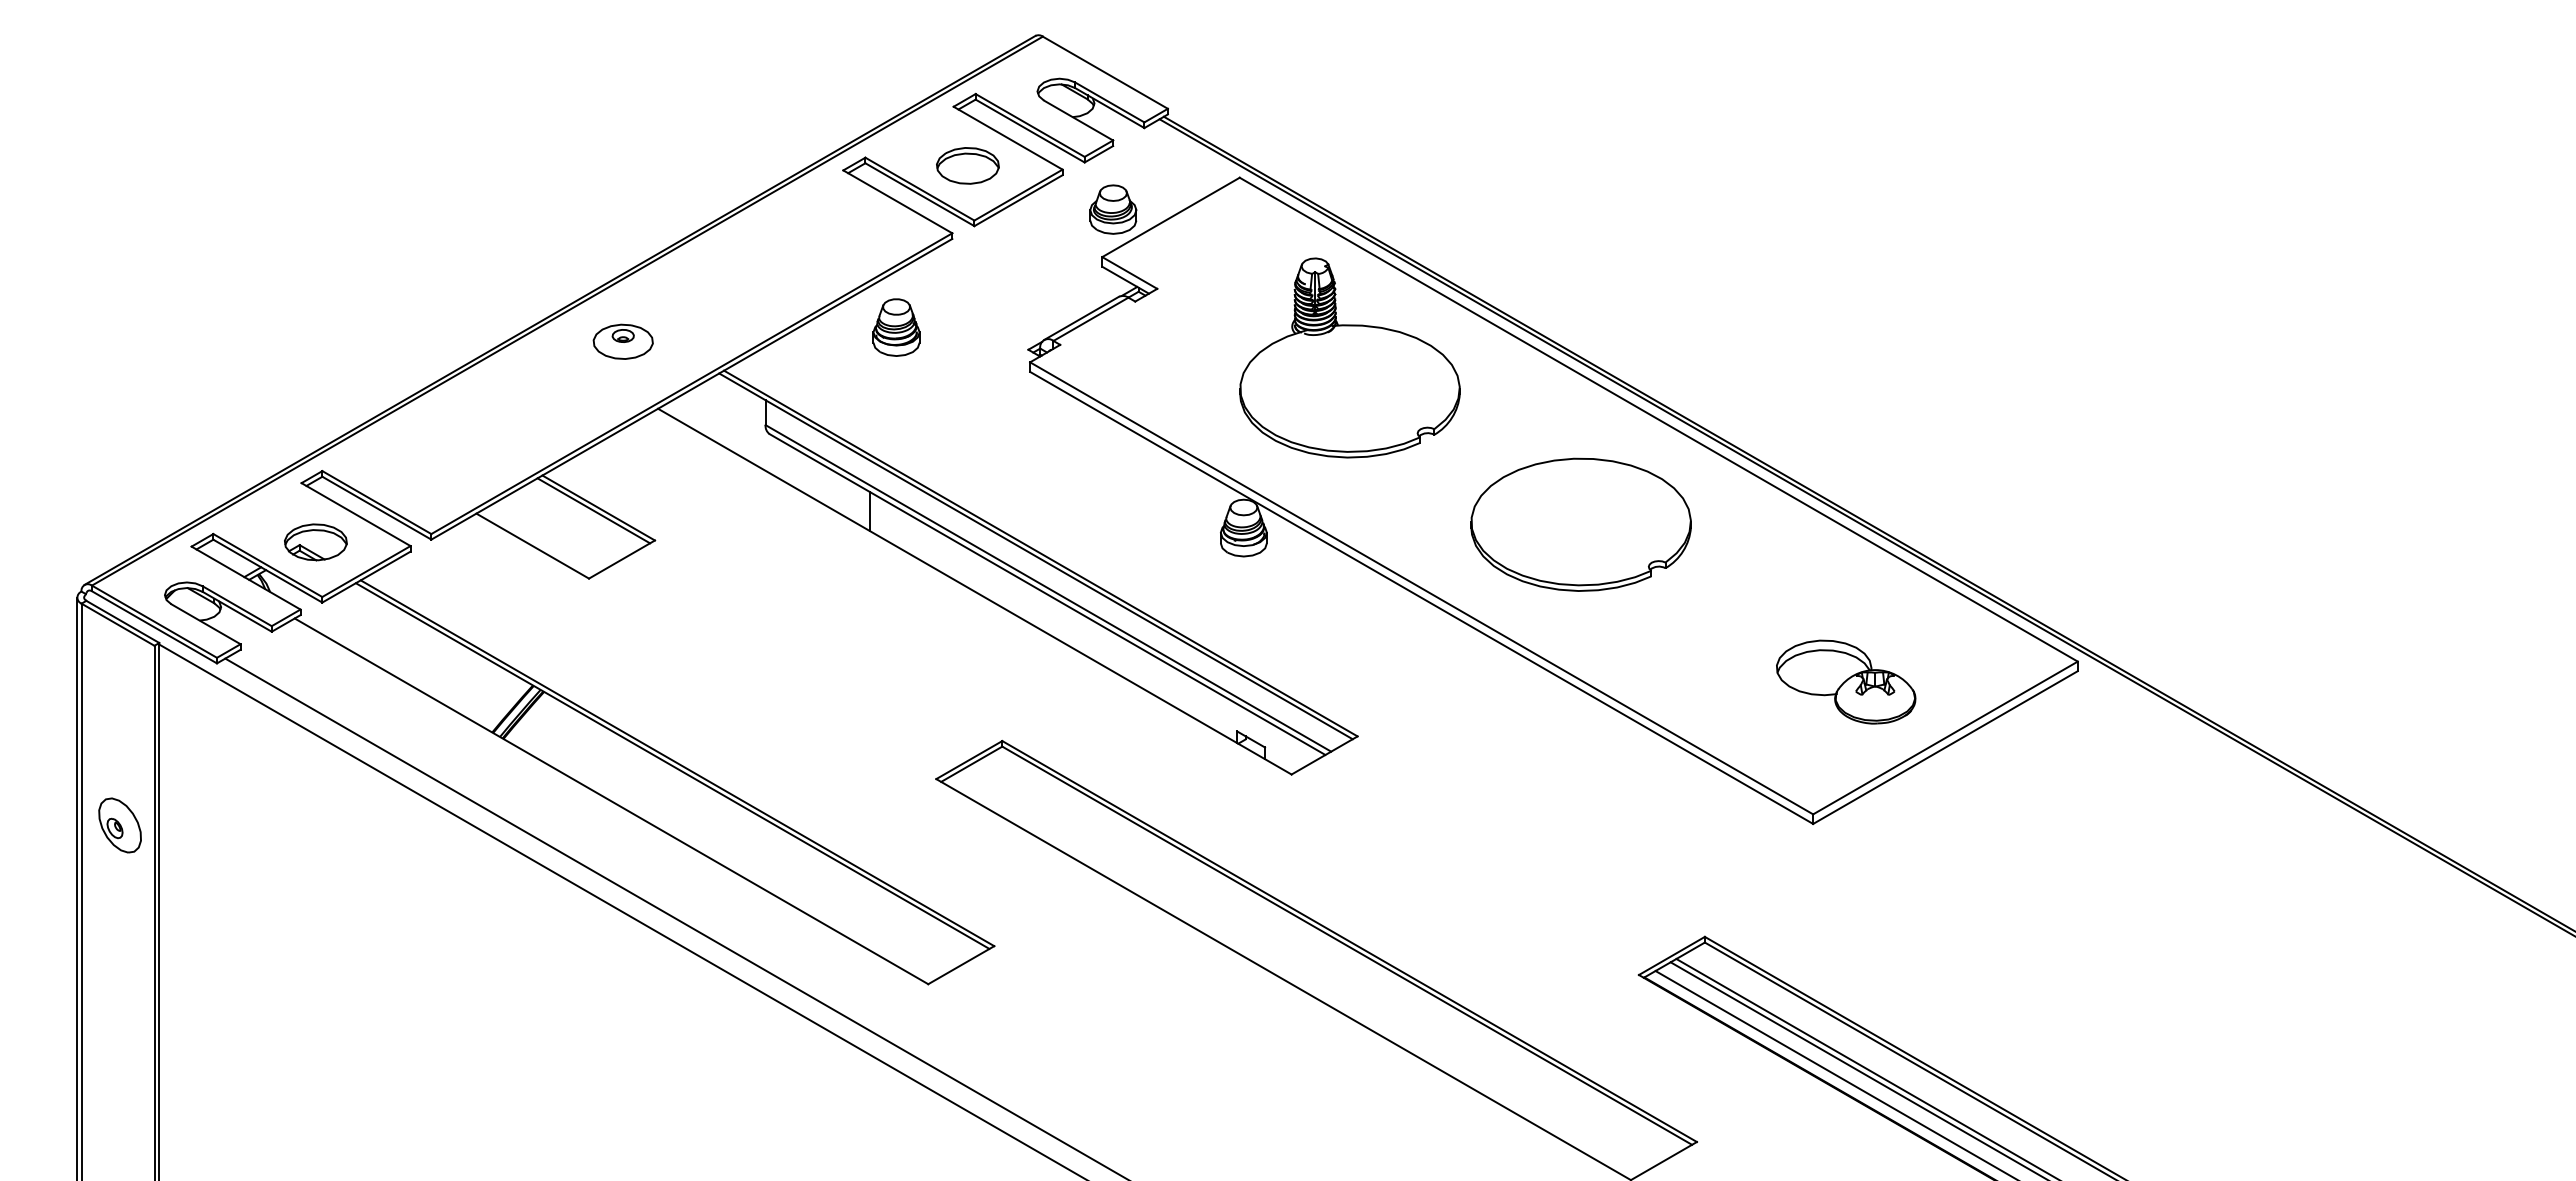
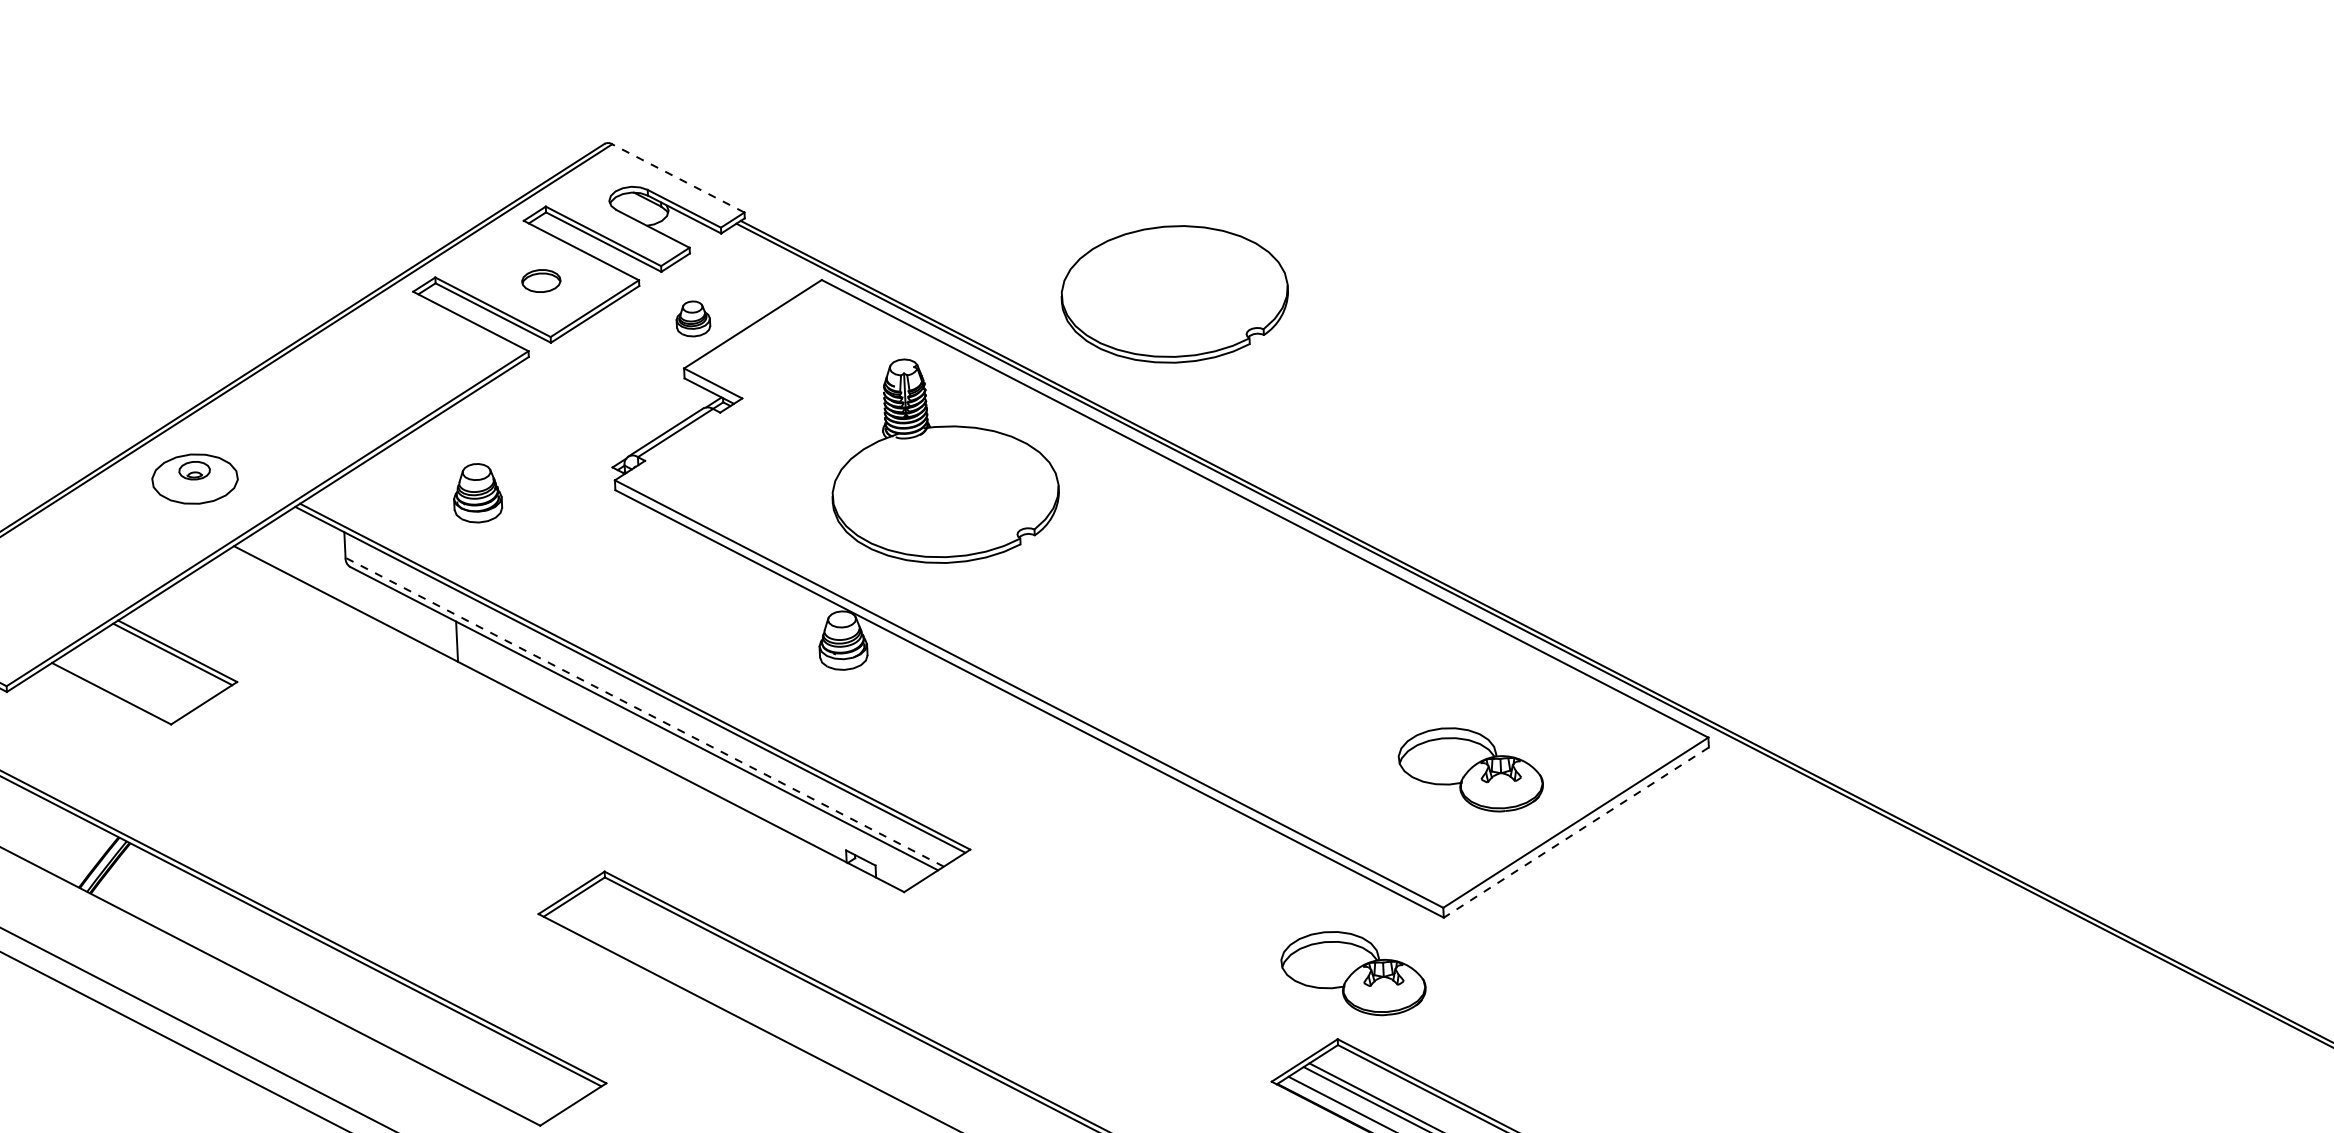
line: (1104, 72) -> (677, 178), solid -> dashed
part: (967, 165) -> (540, 280), size x0.6
part: (1113, 209) -> (693, 318), size x0.7
part: (896, 327) -> (477, 493), moved
part: (622, 341) -> (194, 478), size x1.4
part: (1580, 524) -> (1174, 294), moved
line: (1048, 588) -> (644, 712), solid -> dashed
line: (1945, 747) -> (1576, 832), solid -> dashed
part: (1723, 873) -> (1353, 973), added

